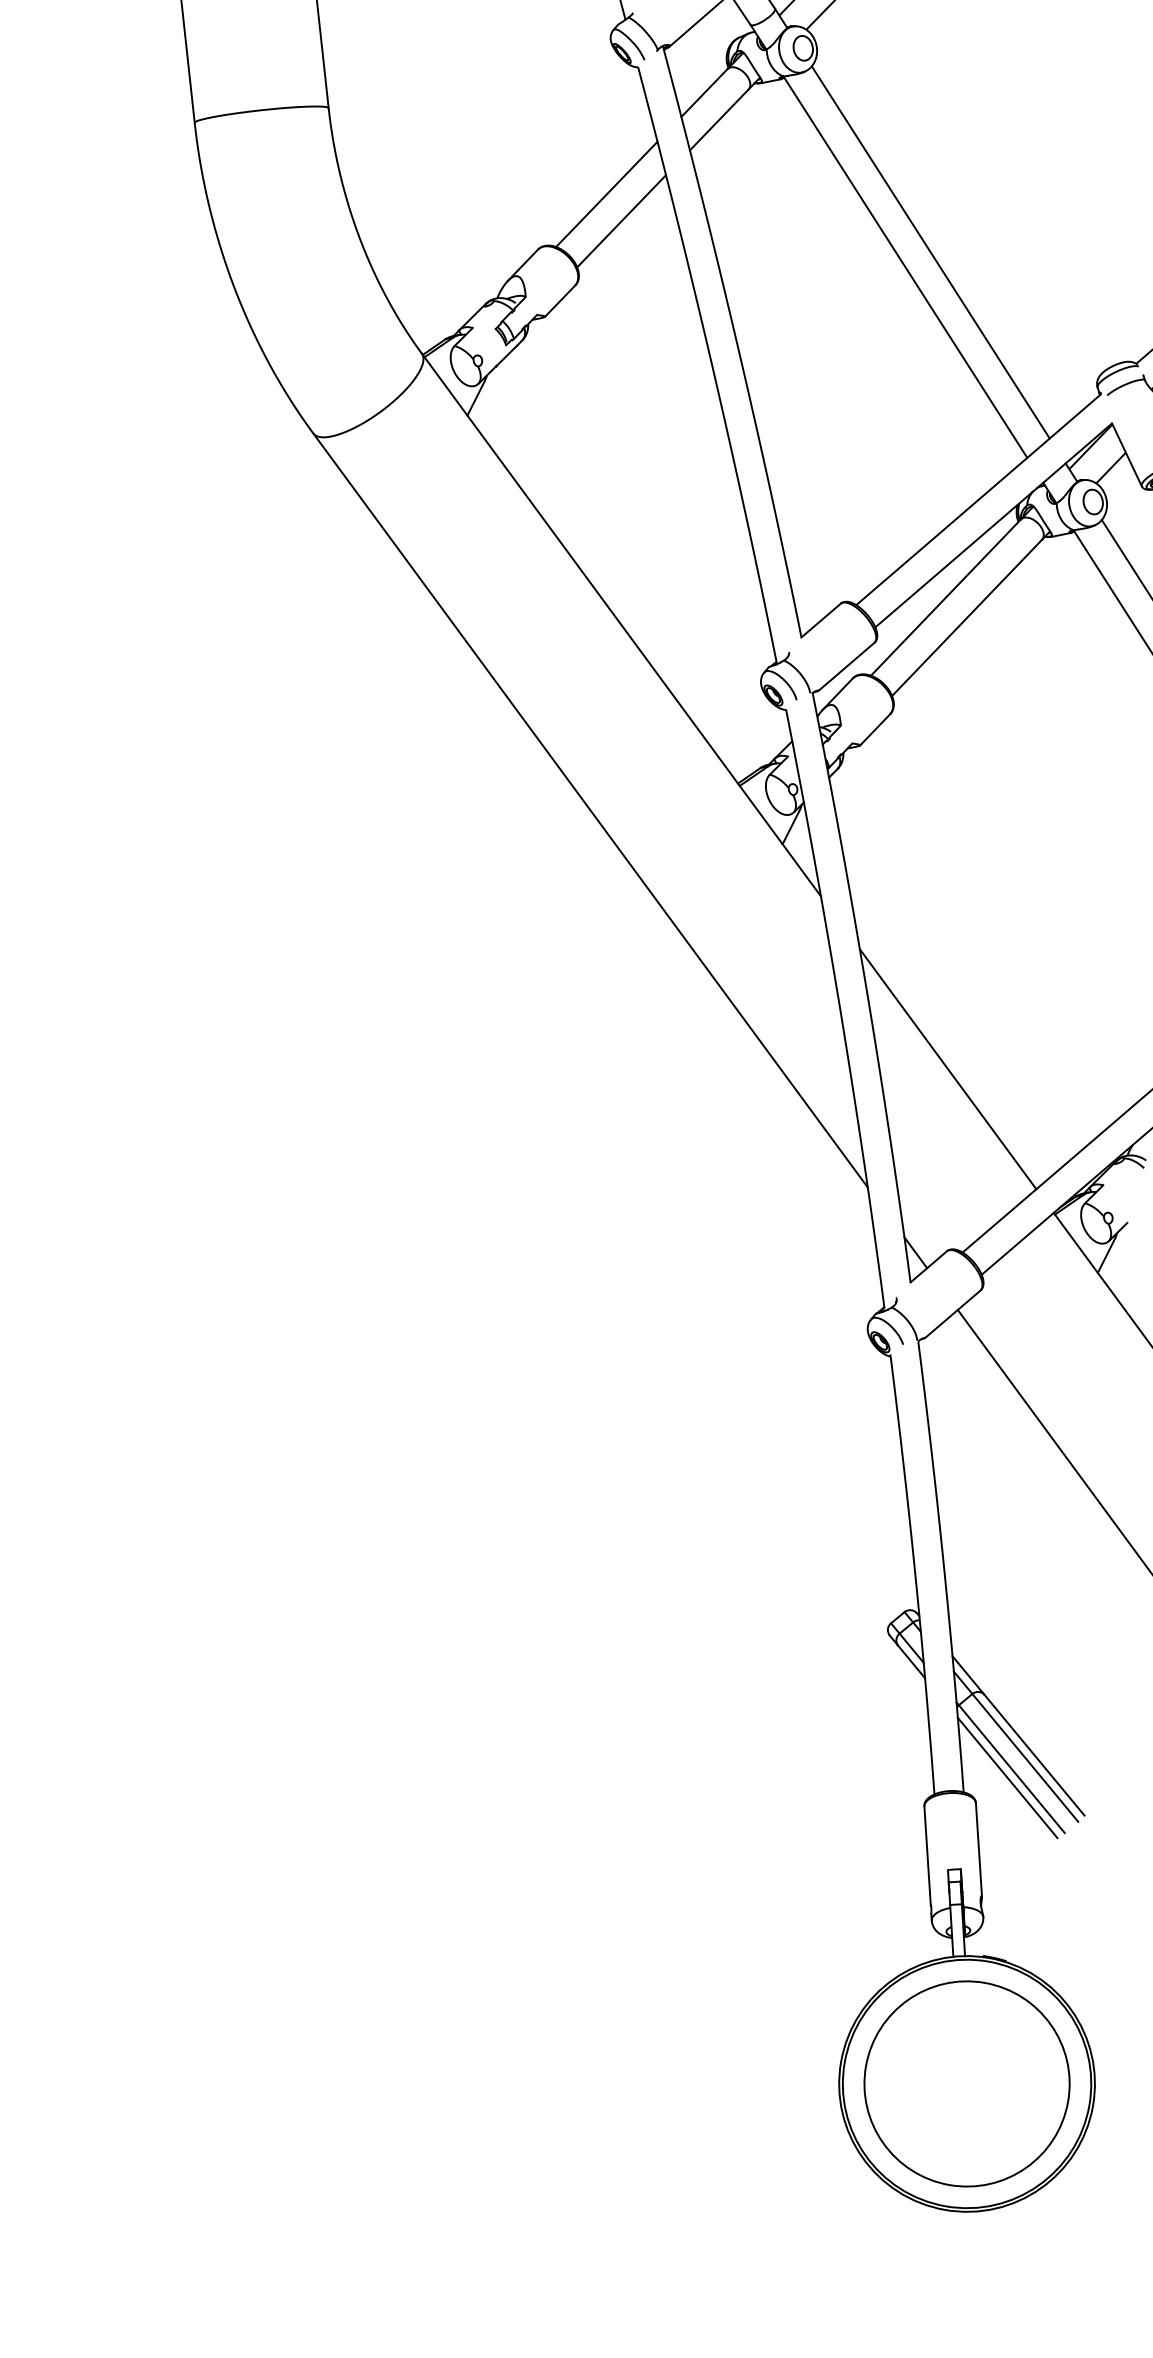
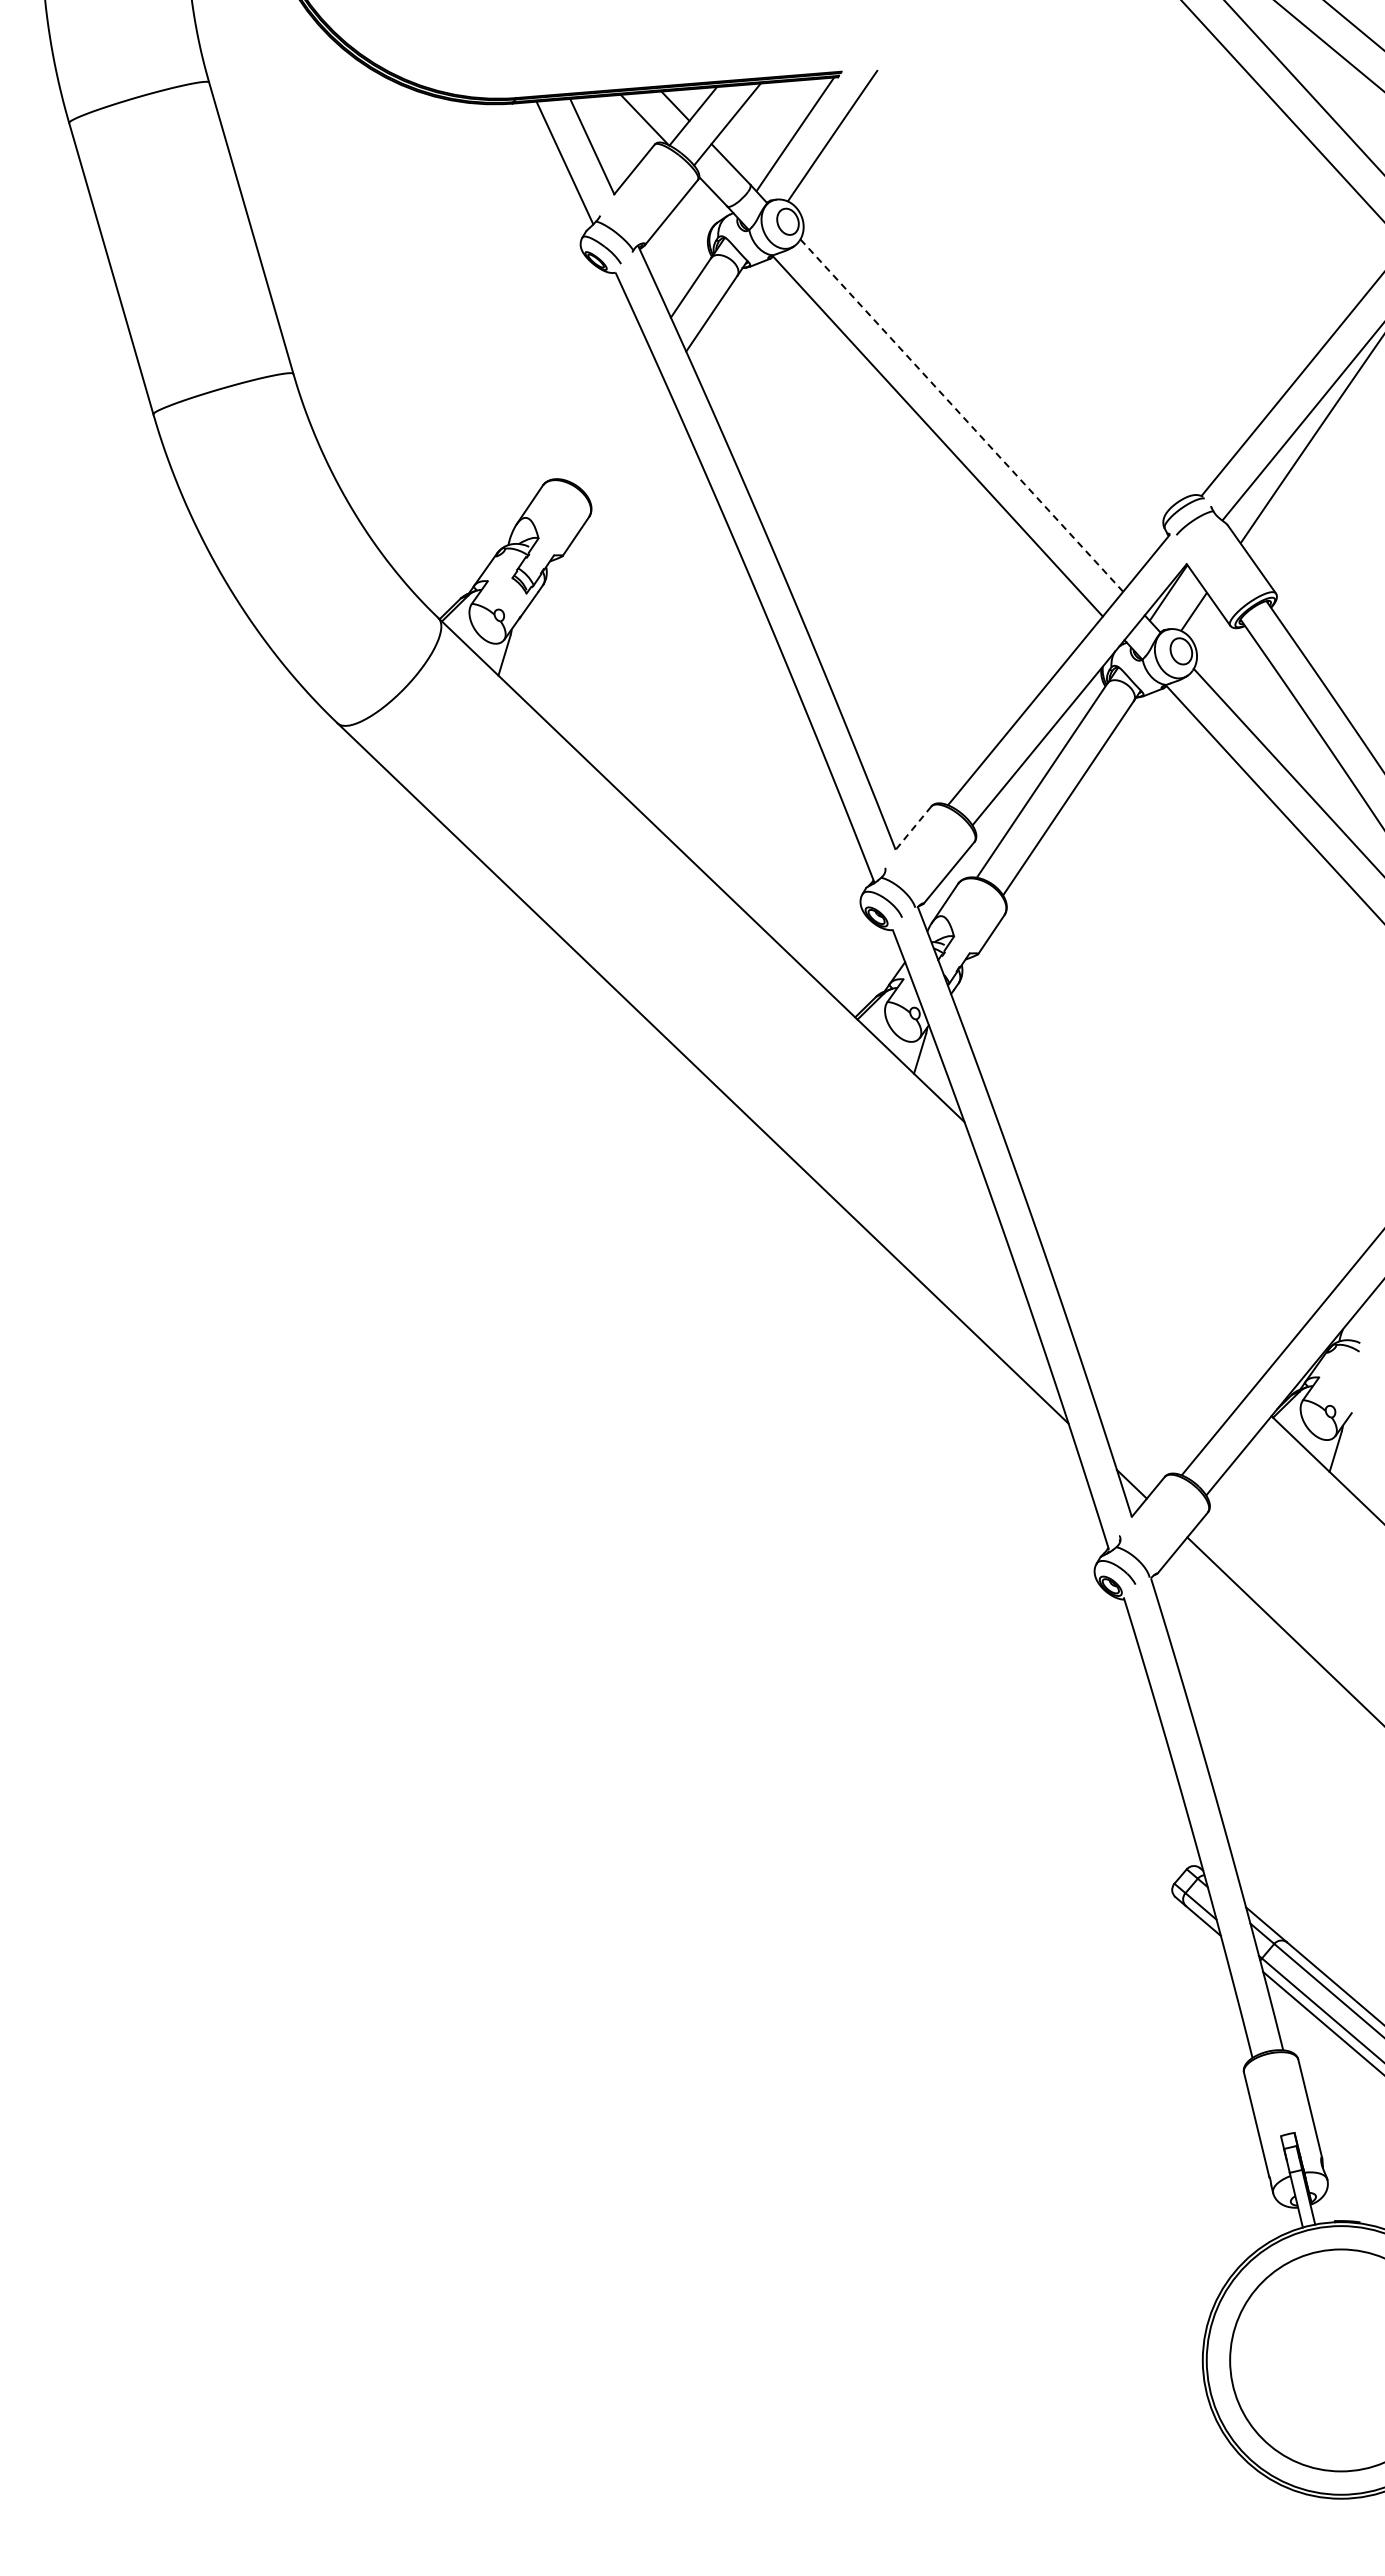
line: (606, 193) -> (605, 413), removed
line: (621, 220) -> (626, 439), removed
line: (930, 252) -> (961, 415), solid -> dashed
line: (821, 620) -> (913, 828), solid -> dashed
line: (947, 1068) -> (1131, 1282), removed

